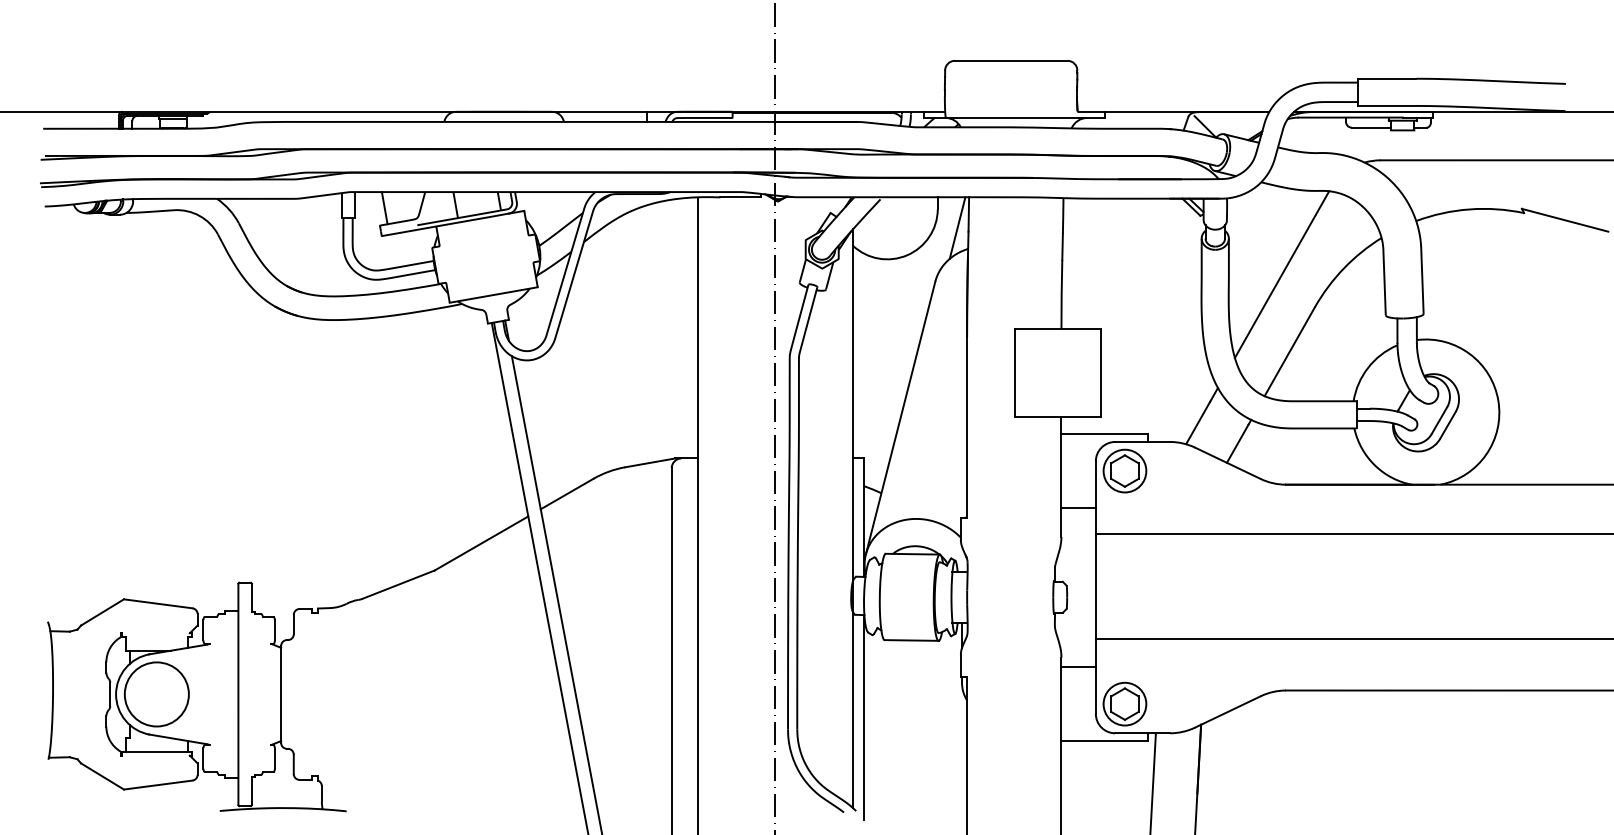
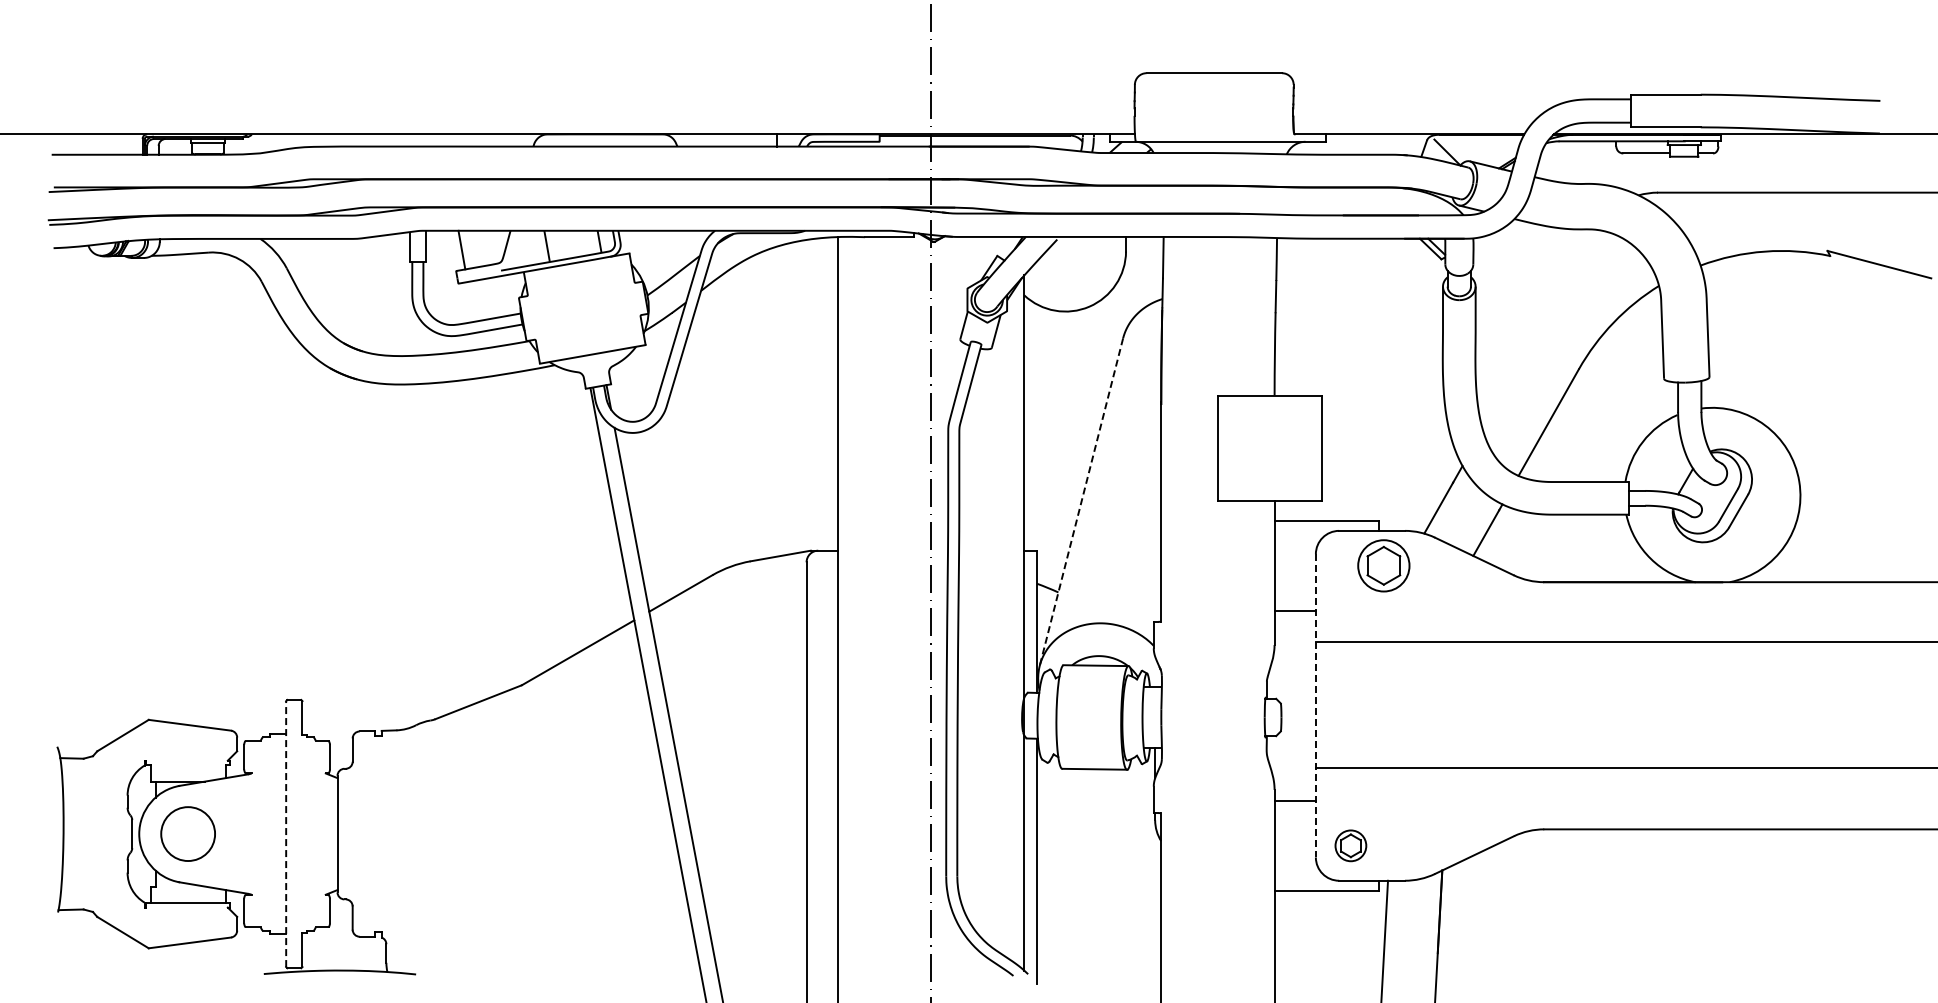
line: (957, 228) -> (1149, 274), removed
line: (1282, 274) -> (1539, 329), removed
line: (900, 418) -> (1081, 502), solid -> dashed
part: (1124, 470) -> (1383, 565), moved
line: (1095, 587) -> (1315, 705), solid -> dashed
circle: (156, 693) -> (187, 833), size x0.7
line: (238, 694) -> (286, 834), solid -> dashed
part: (1124, 703) -> (1350, 845), size x0.6

